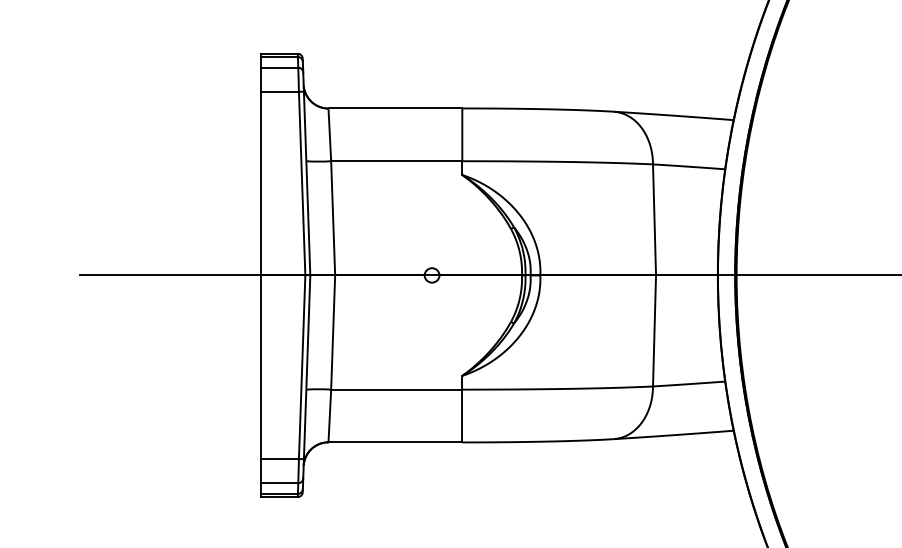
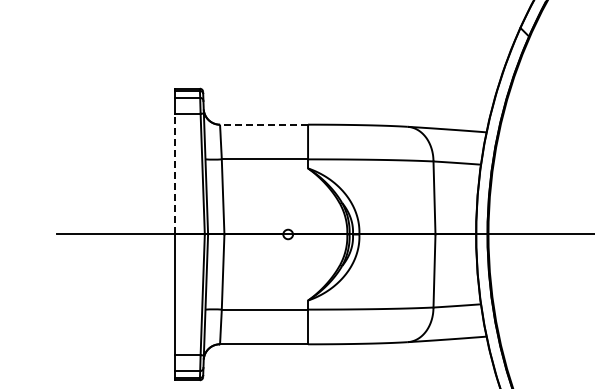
line: (396, 108) -> (264, 124), solid -> dashed
line: (260, 182) -> (175, 173), solid -> dashed

